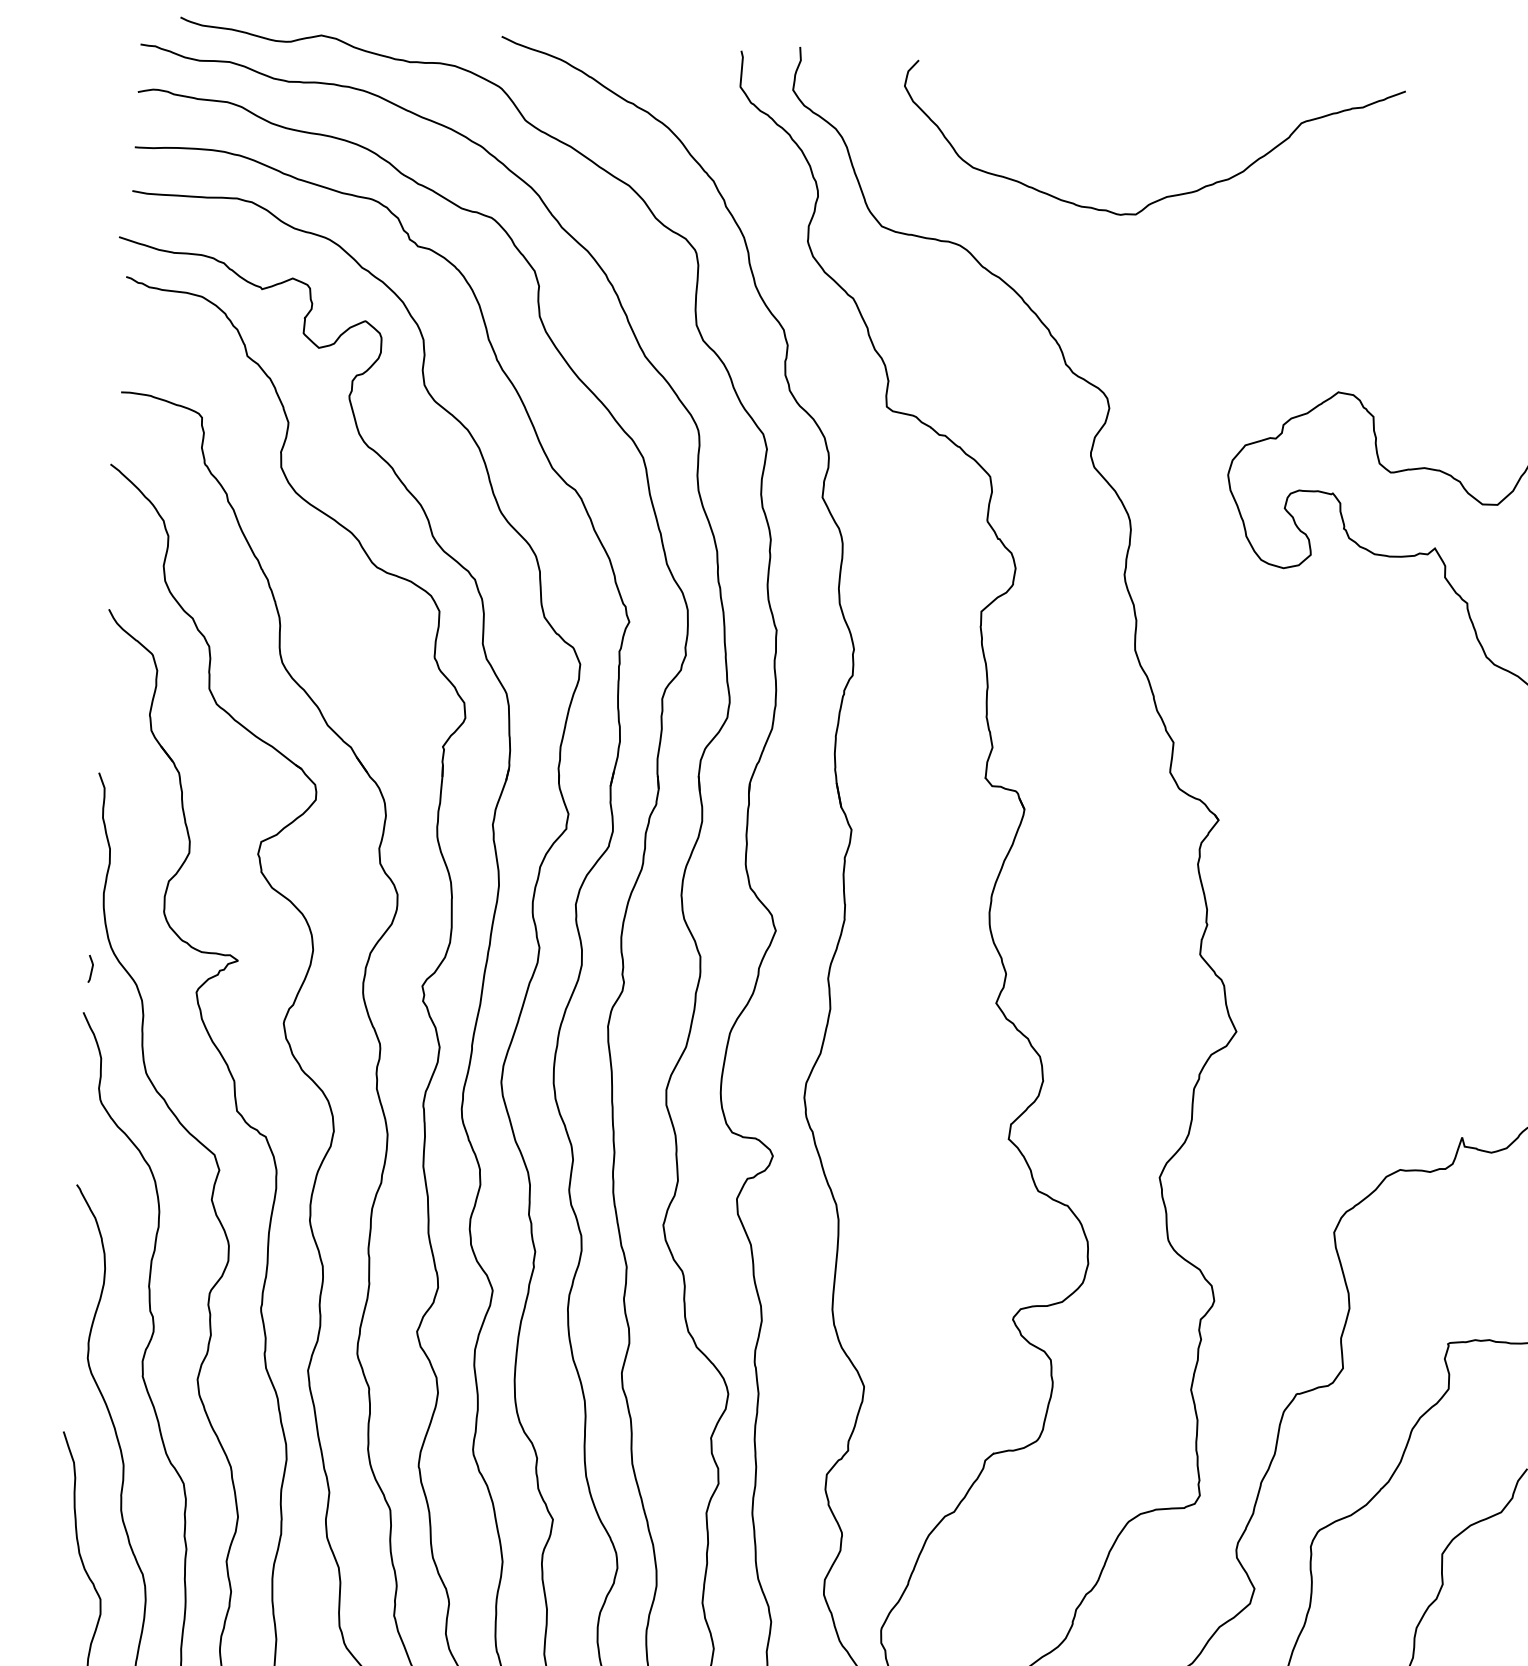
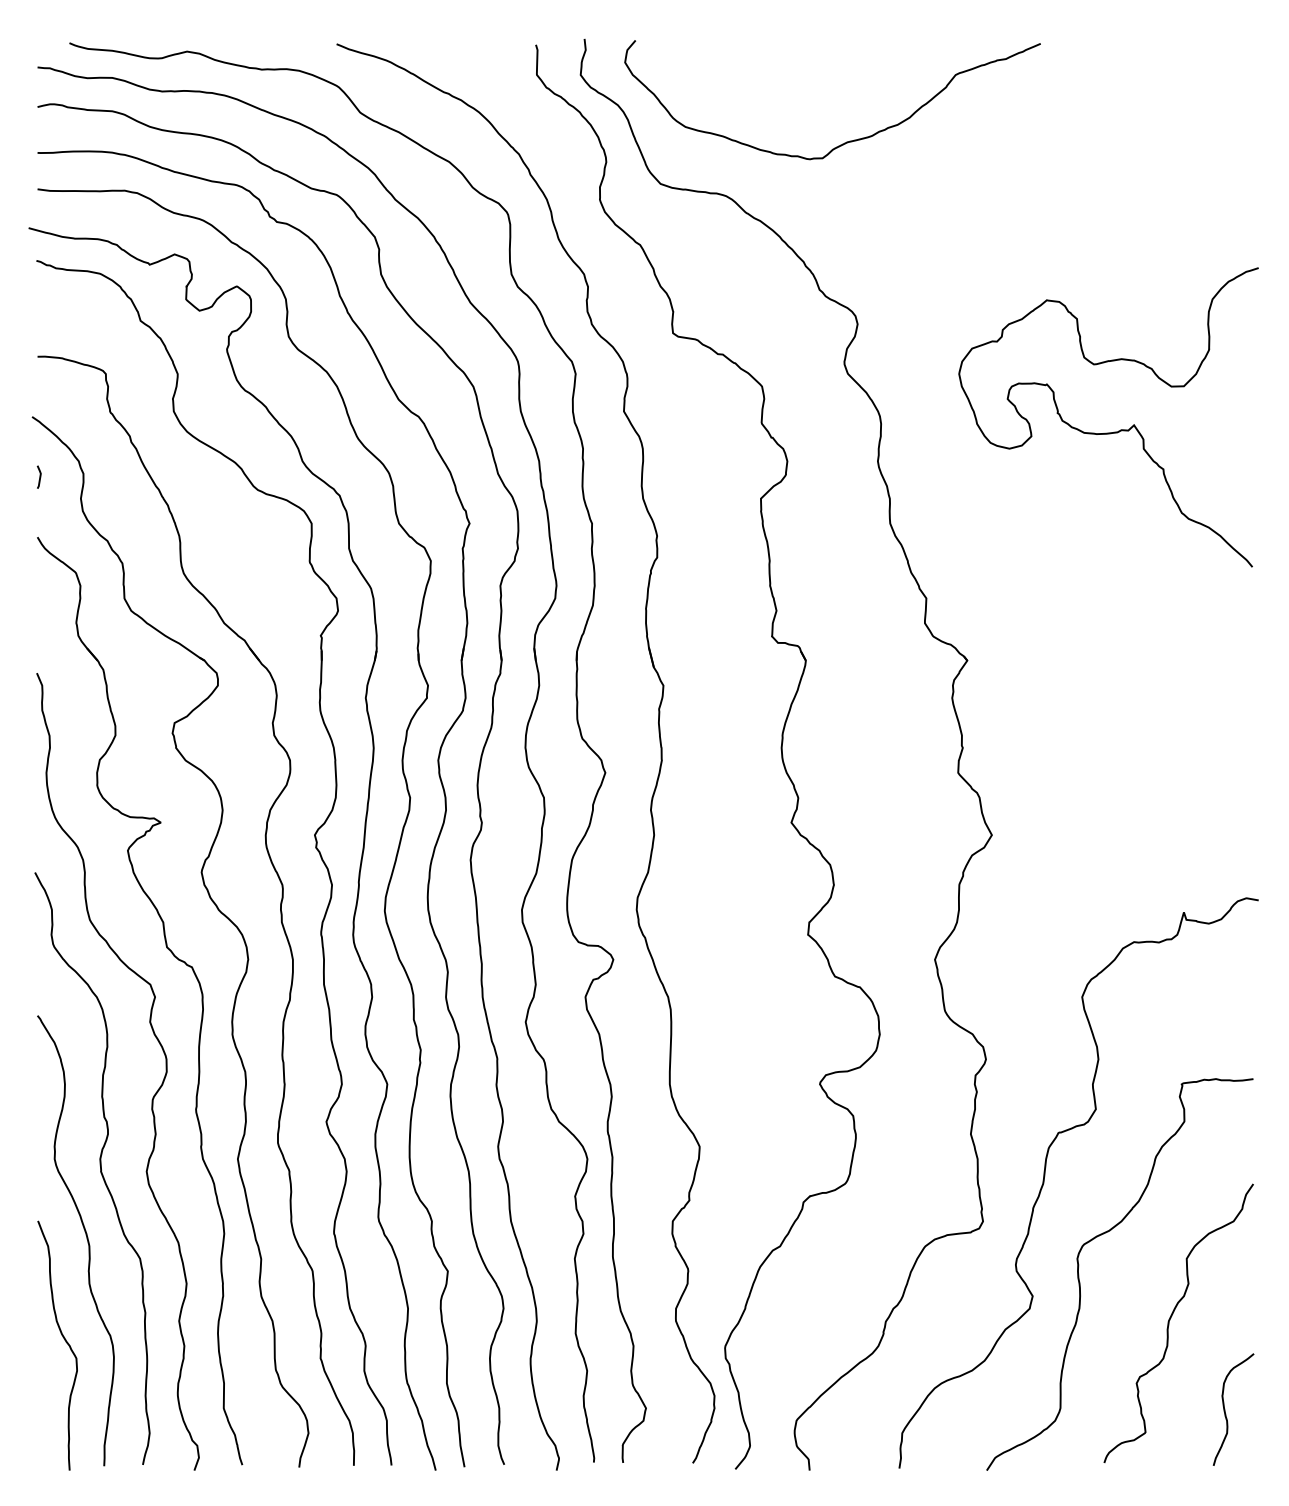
curve: (1165, 195) -> (846, 141), moved
line: (91, 968) -> (39, 476), moved

